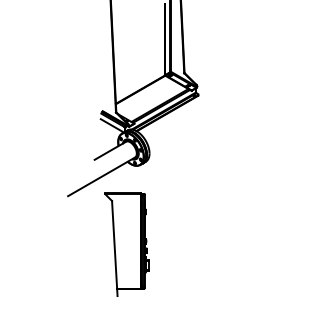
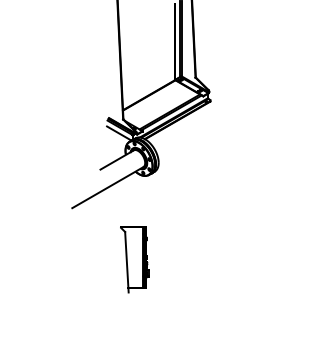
part: (126, 244) -> (134, 259), size x0.6

